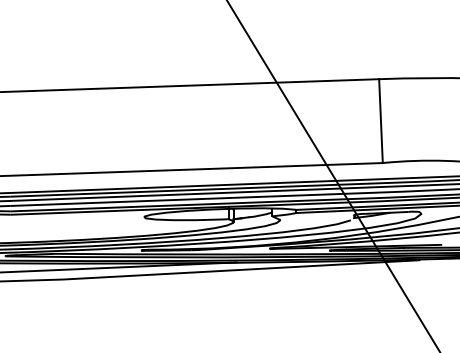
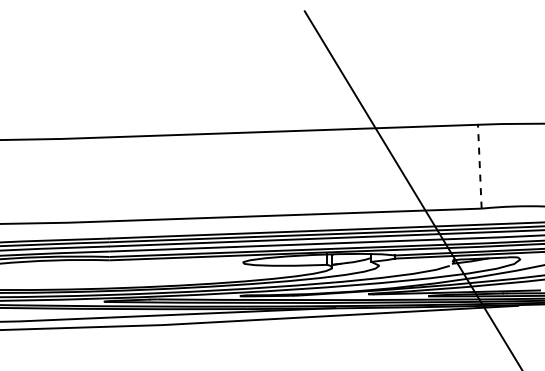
line: (380, 120) -> (479, 166), solid -> dashed

